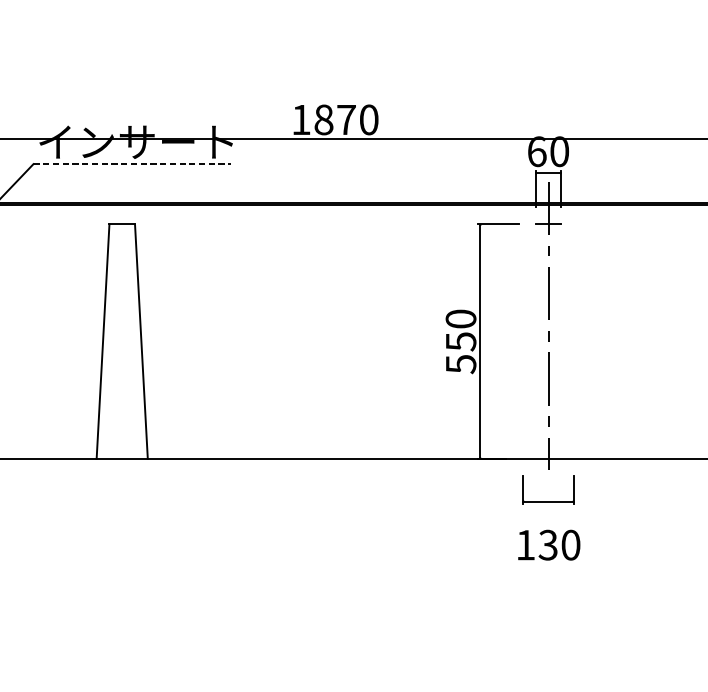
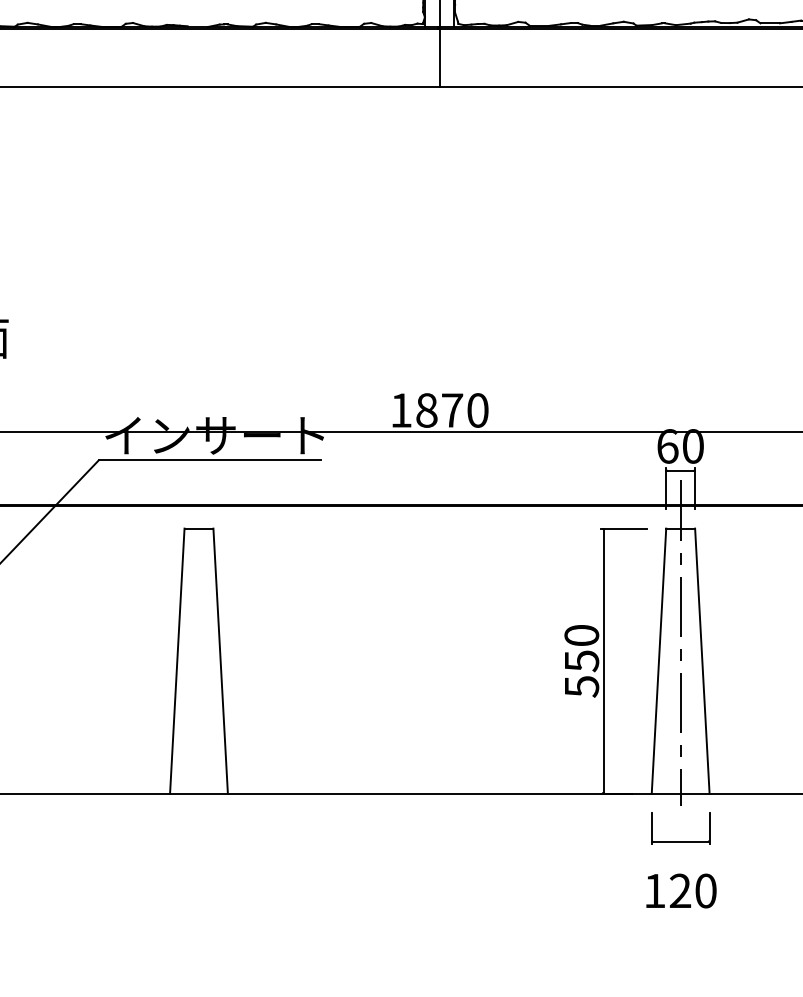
line: (132, 164) -> (210, 460), dashed -> solid
line: (528, 341) -> (658, 660), added
line: (567, 341) -> (702, 660), added
text: (548, 545) -> (680, 891), 130 -> 120

